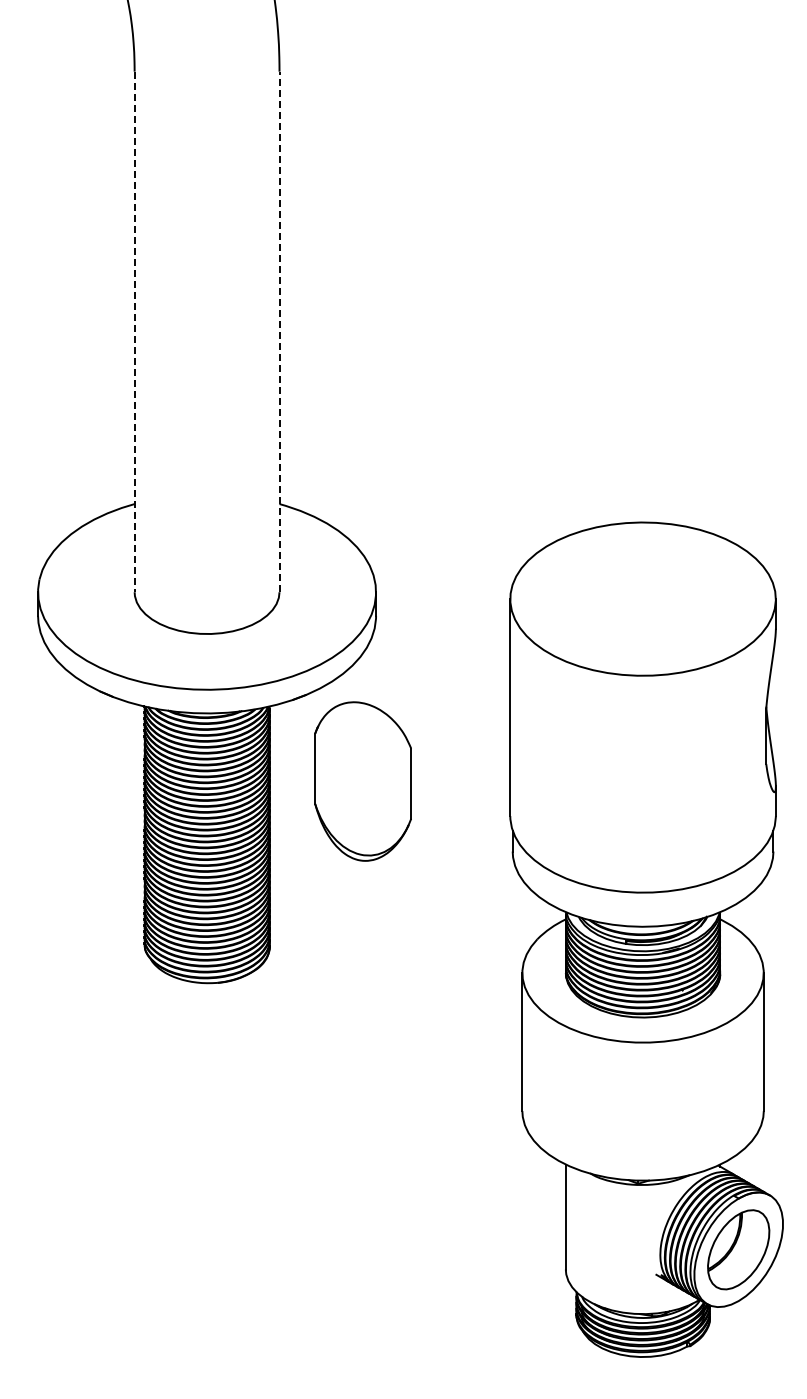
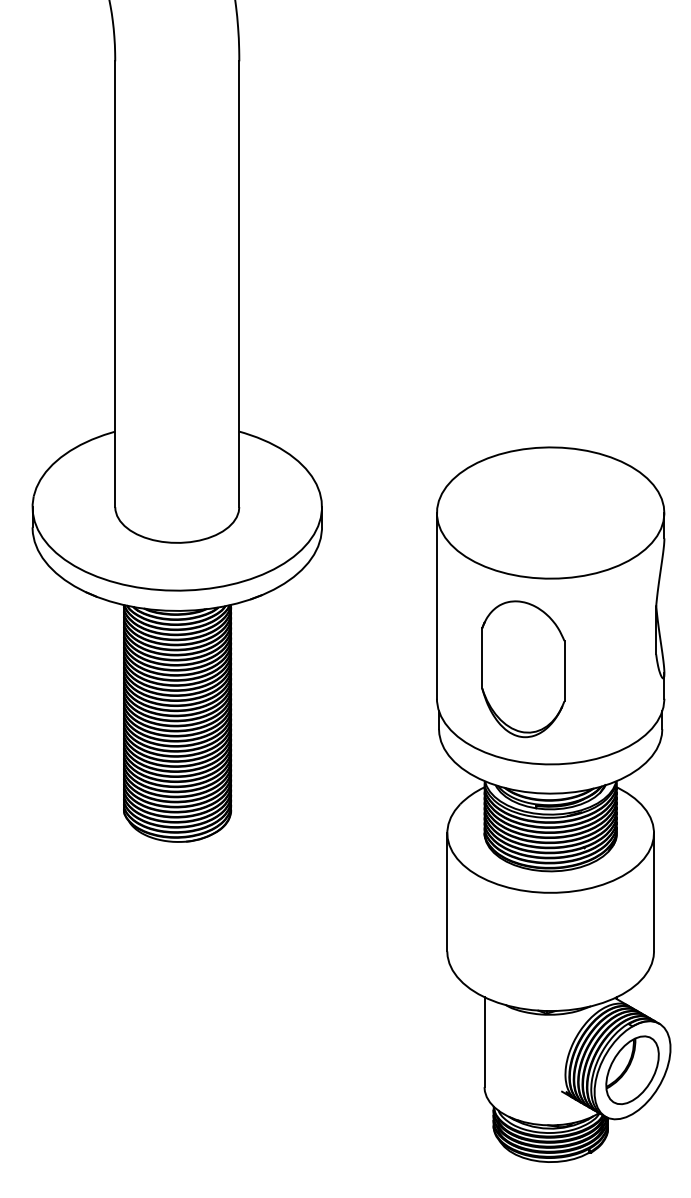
line: (279, 331) -> (239, 283), dashed -> solid
line: (134, 332) -> (115, 284), dashed -> solid
part: (362, 781) -> (522, 669), moved

